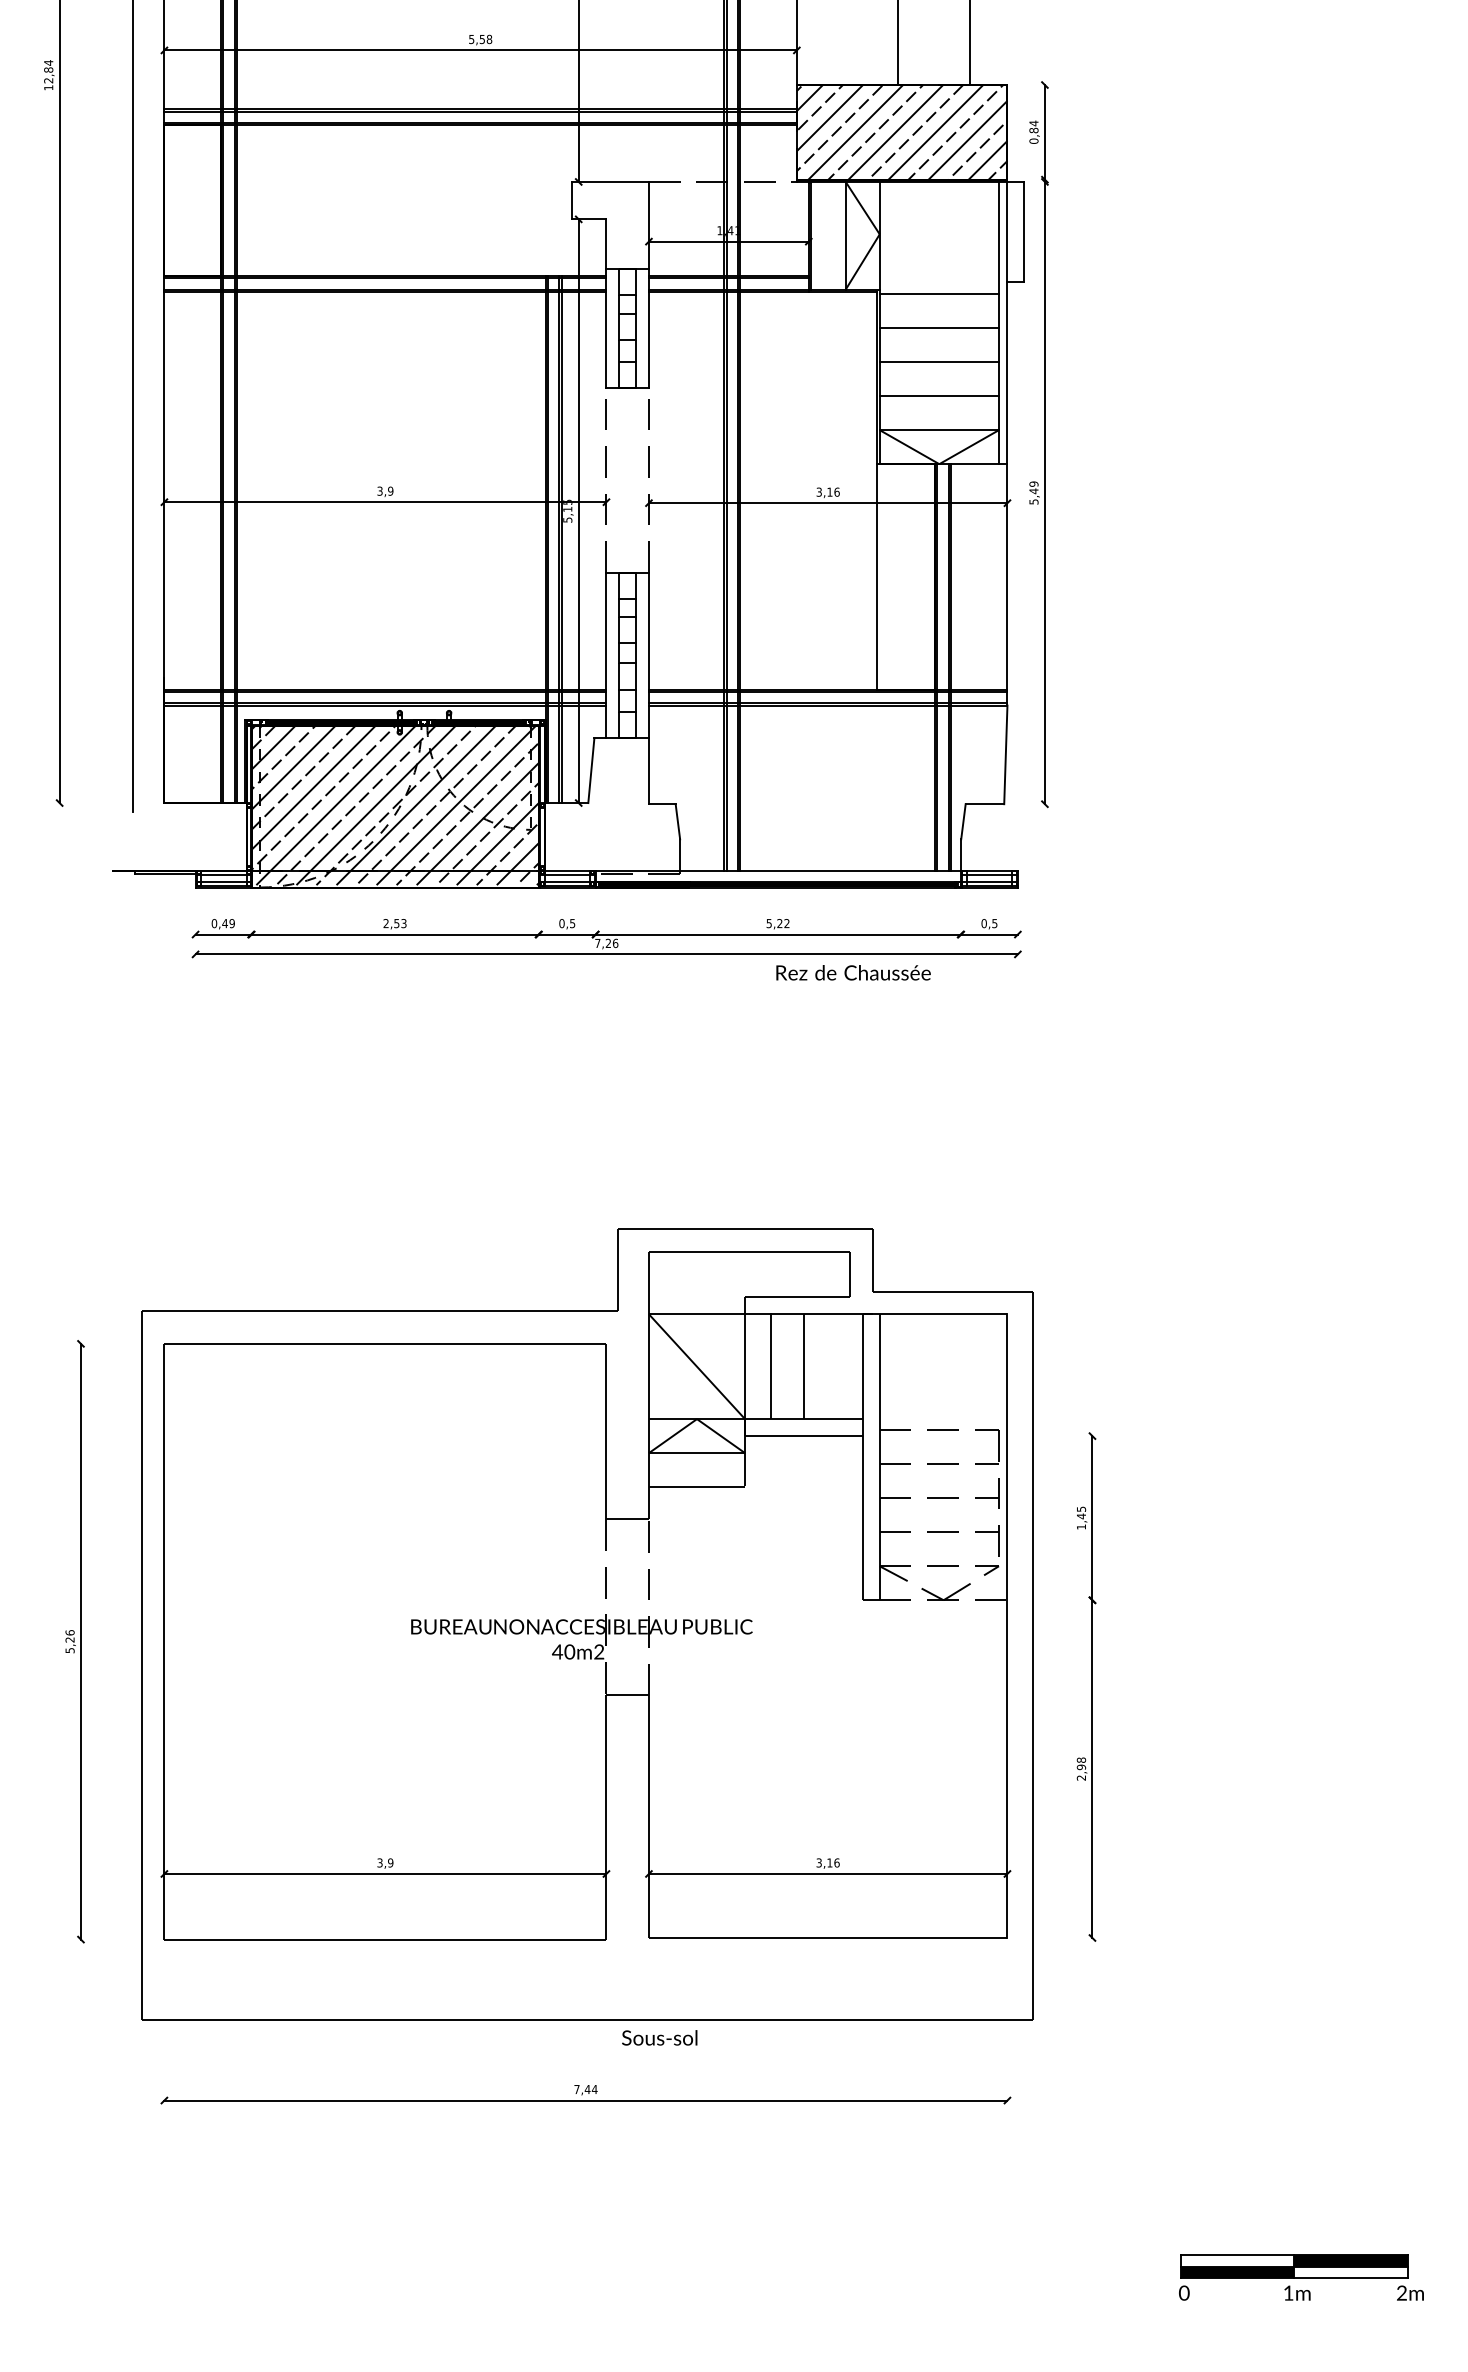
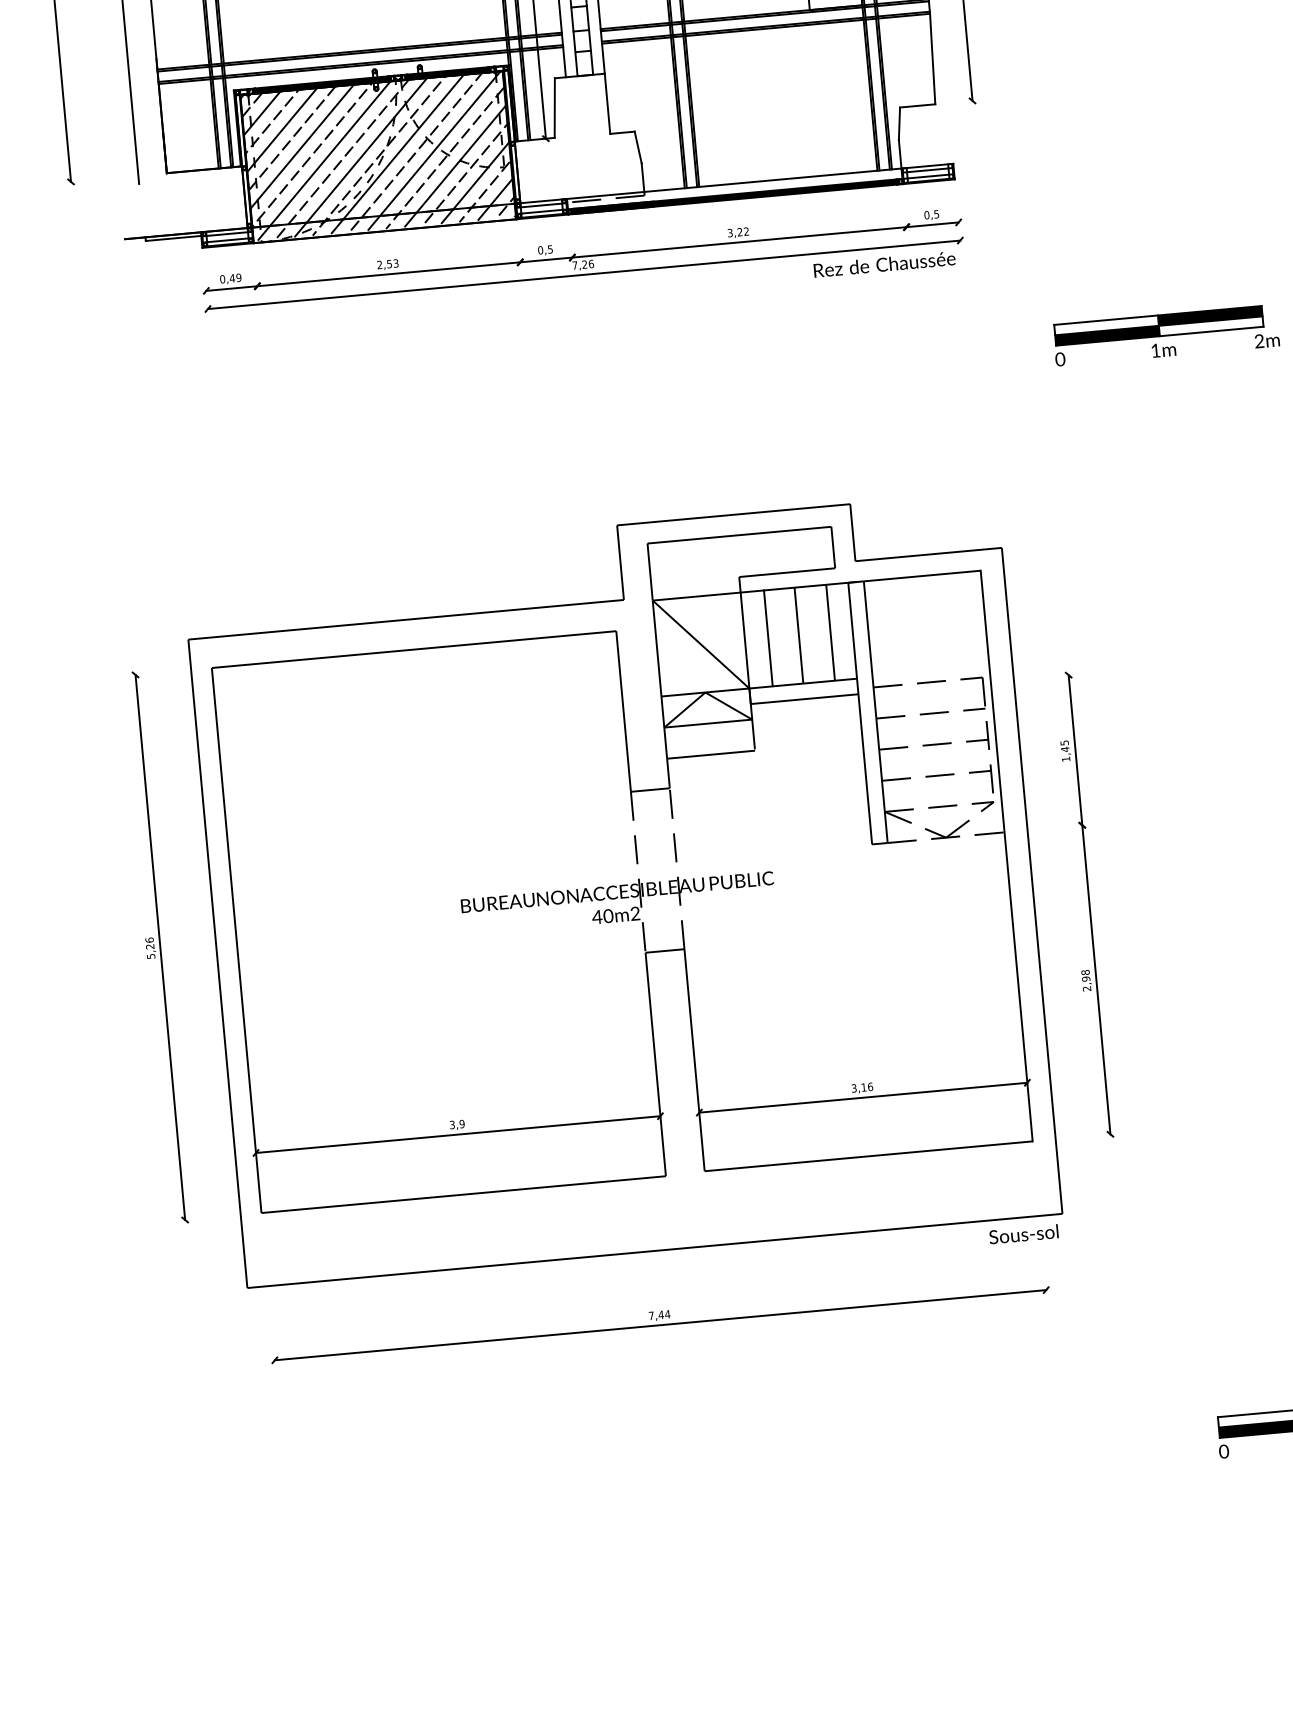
text: (769, 922) -> (730, 232), 5,22 -> 3,22
text: (853, 972) -> (884, 264), moved
part: (1231, 1077) -> (1166, 335), added
line: (838, 1366) -> (830, 632), added
text: (659, 2037) -> (1023, 1233), moved

